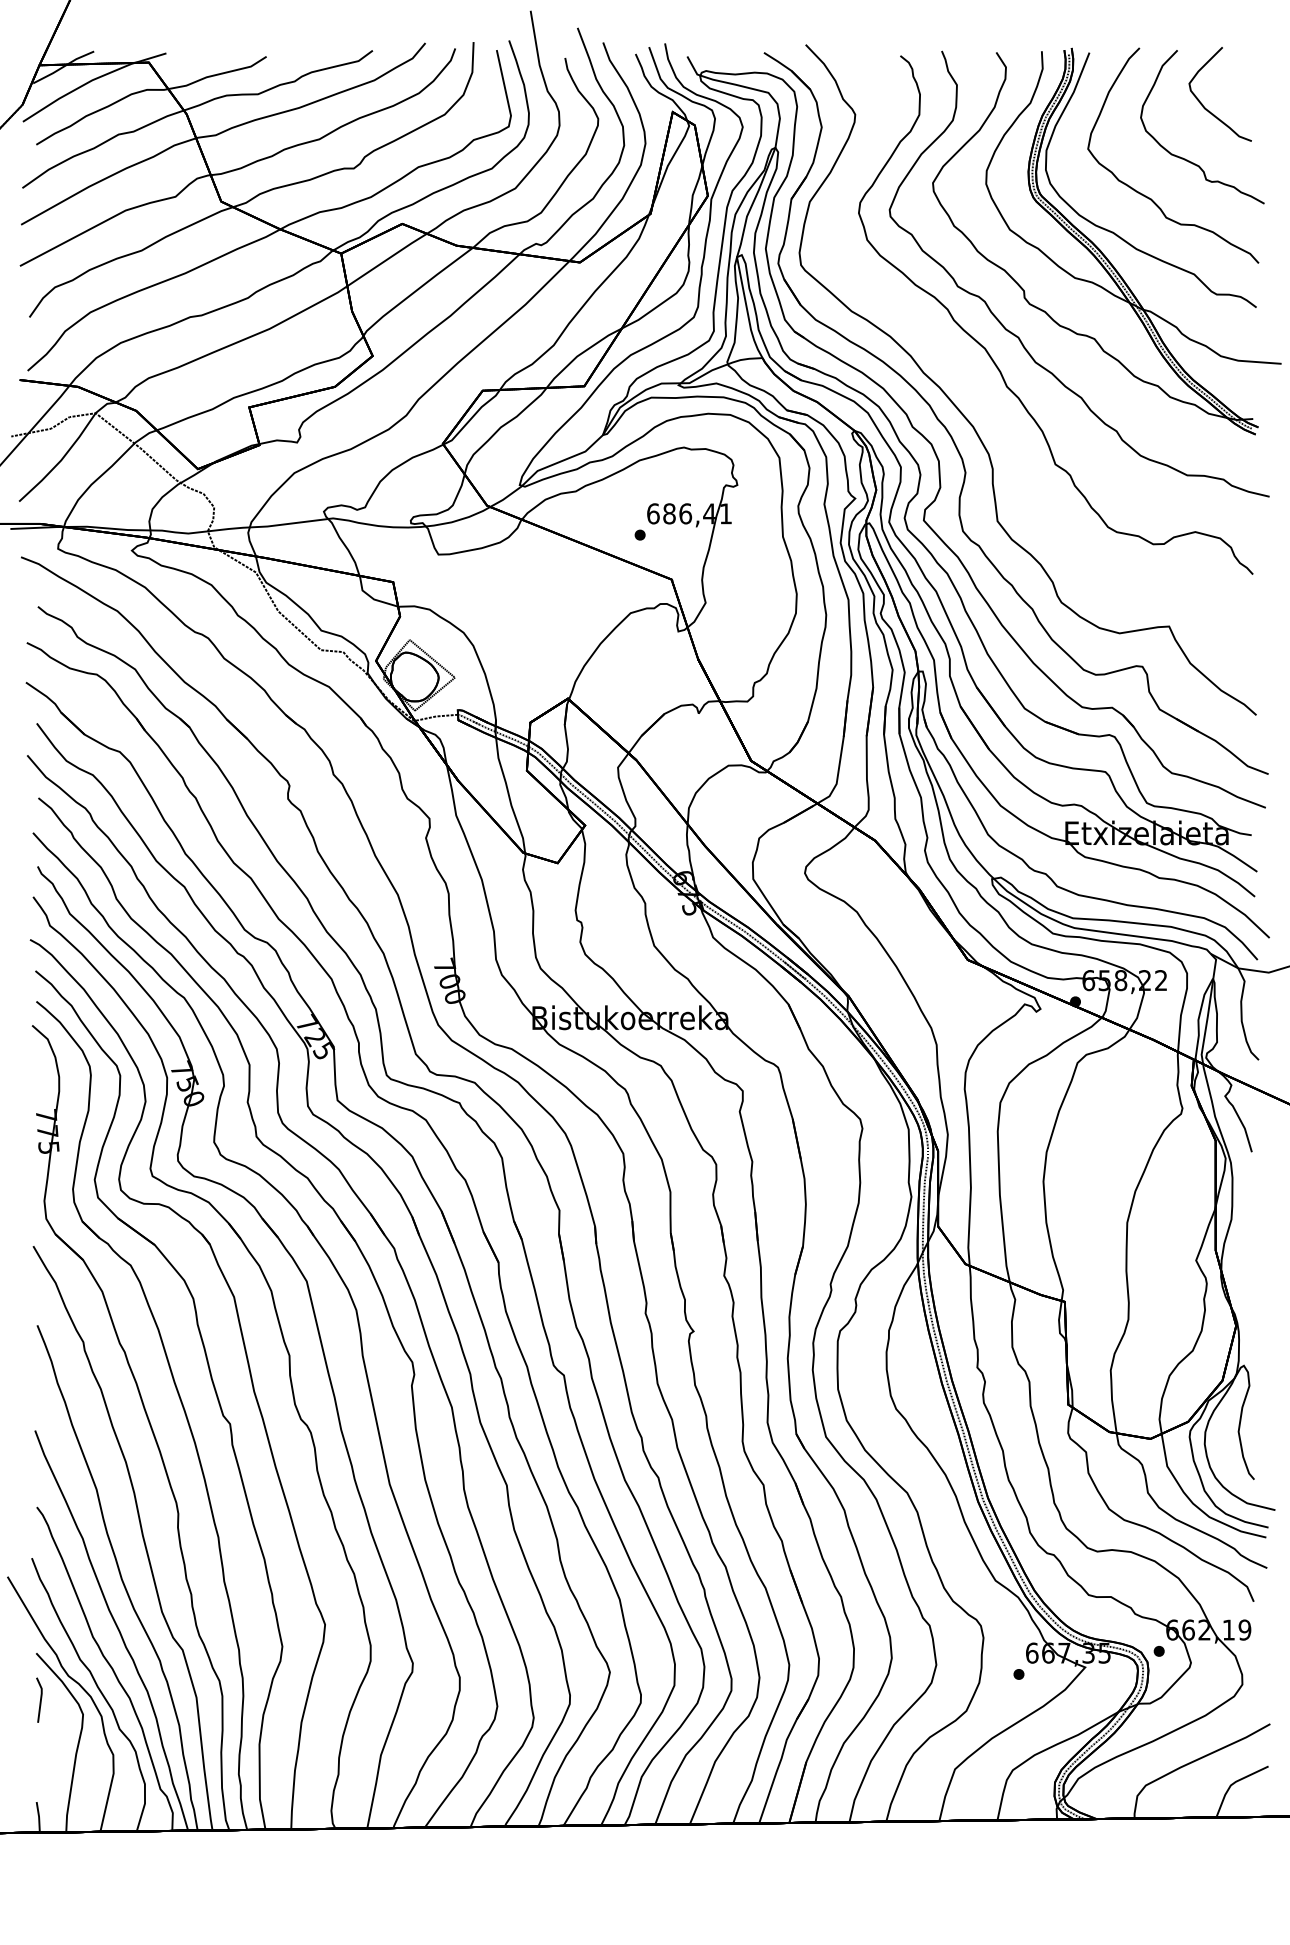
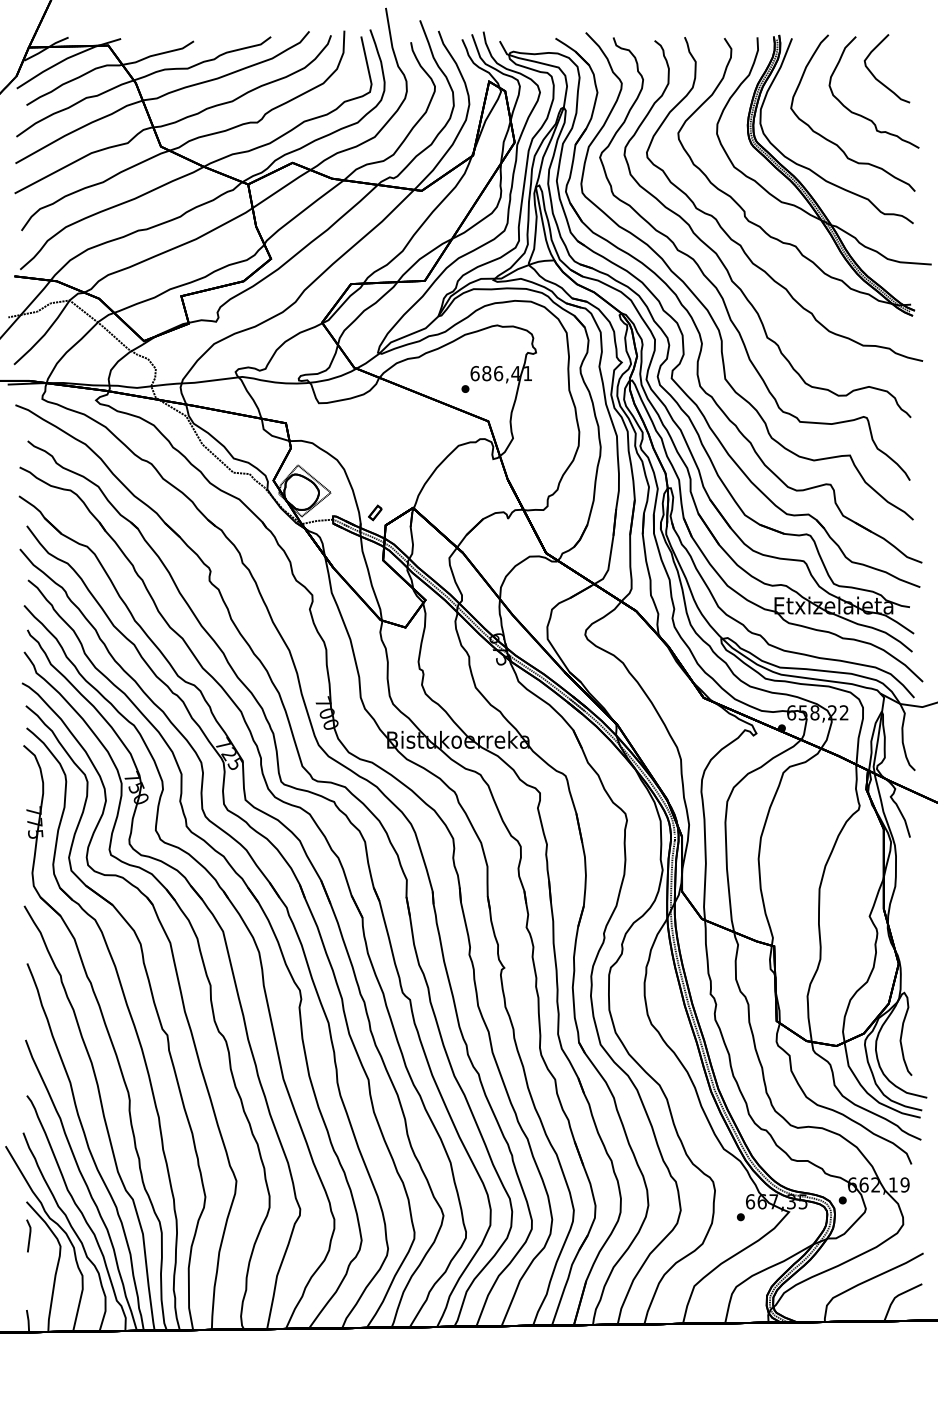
curve: (985, 394) -> (716, 286), added
part: (515, 705) -> (374, 512), added

